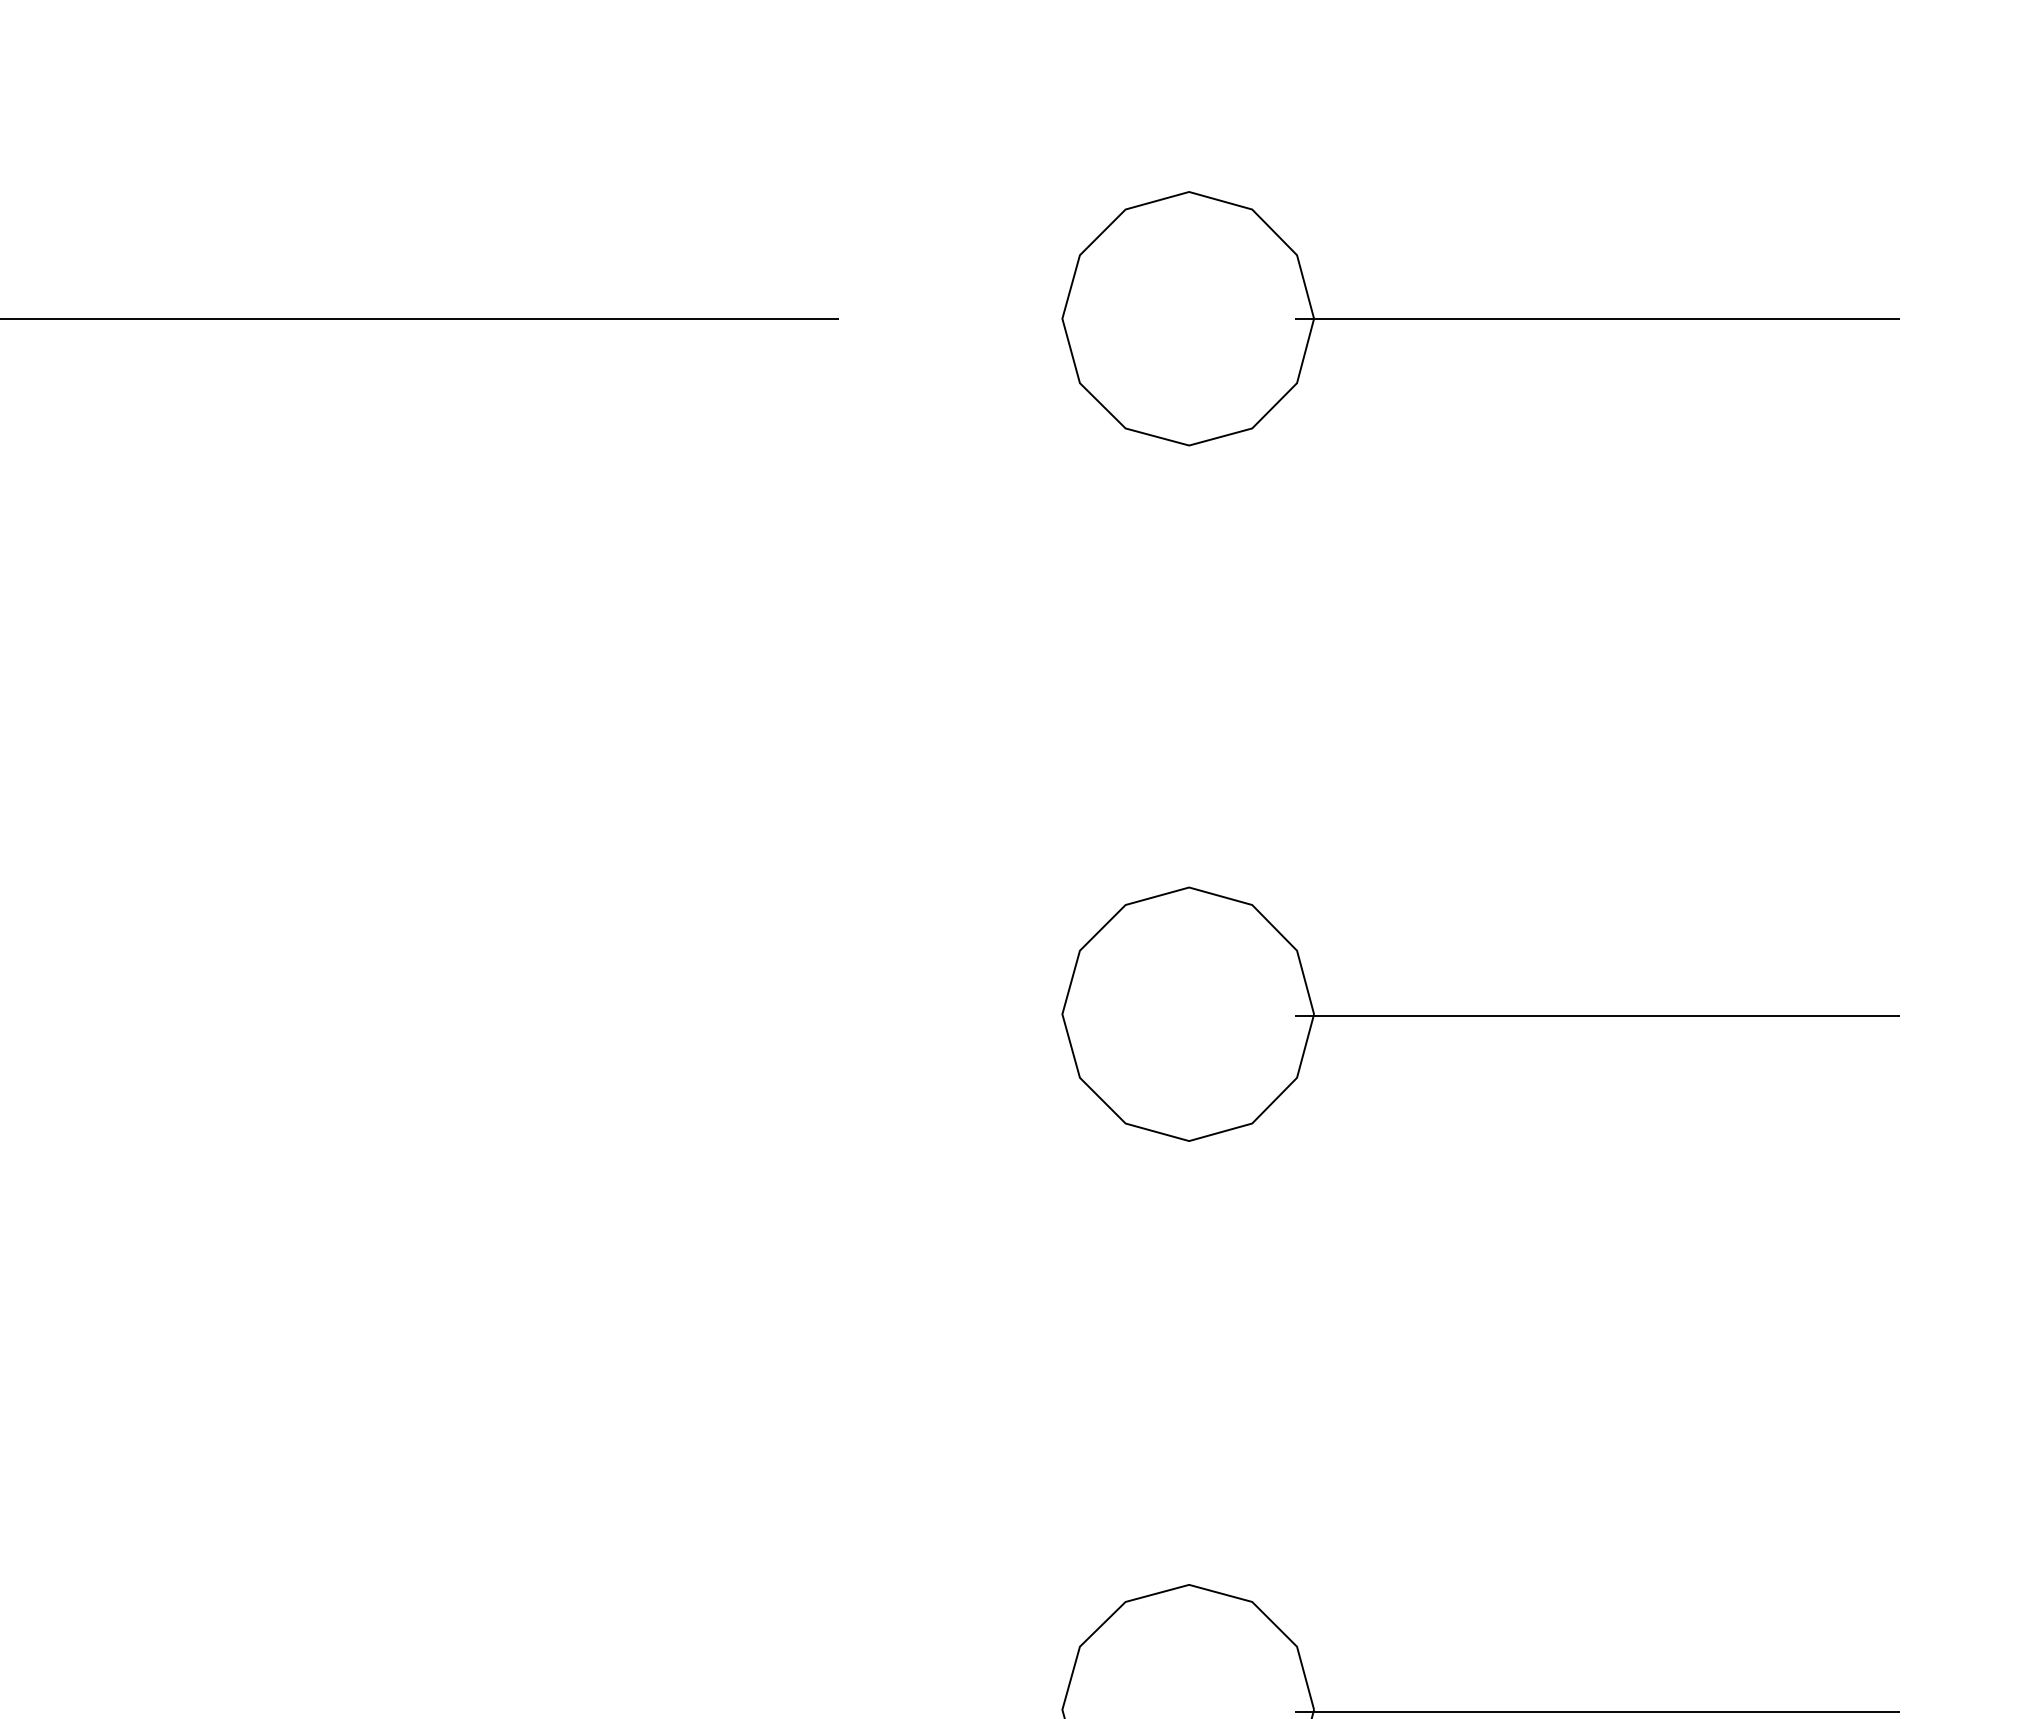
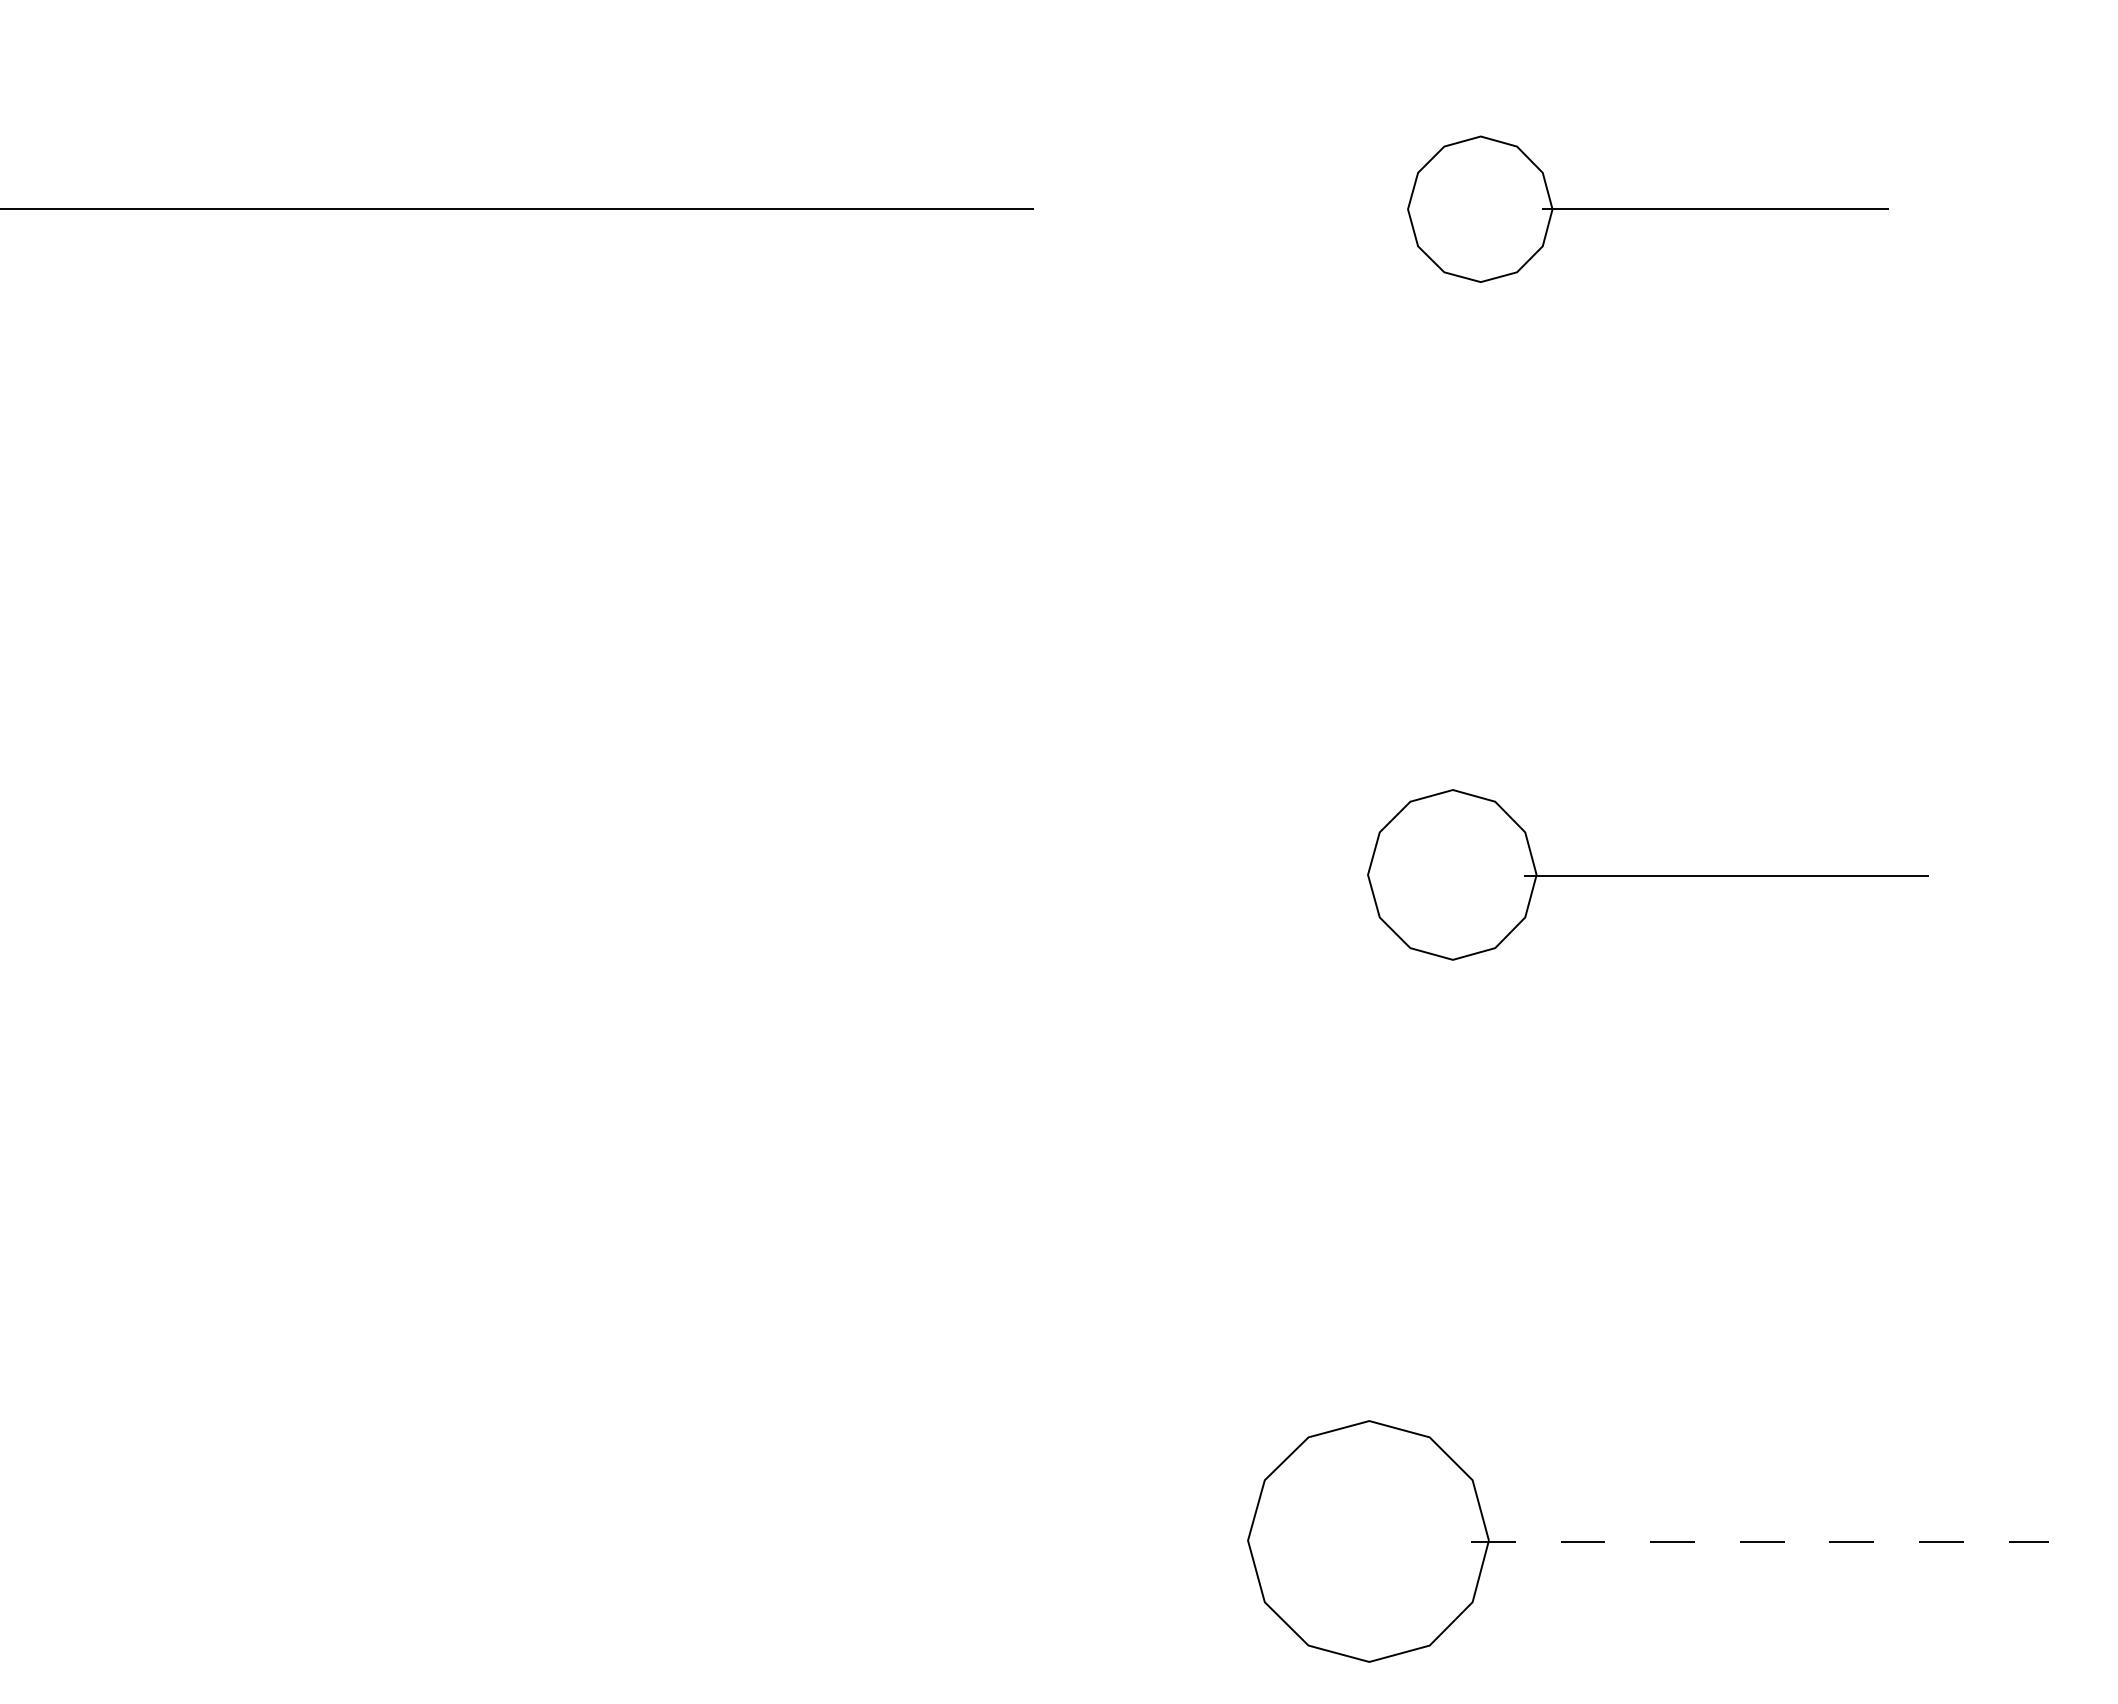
part: (1479, 319) -> (1647, 209), size x0.6
part: (1479, 1013) -> (1647, 874), size x0.7
line: (1597, 1711) -> (1760, 1542), solid -> dashed

